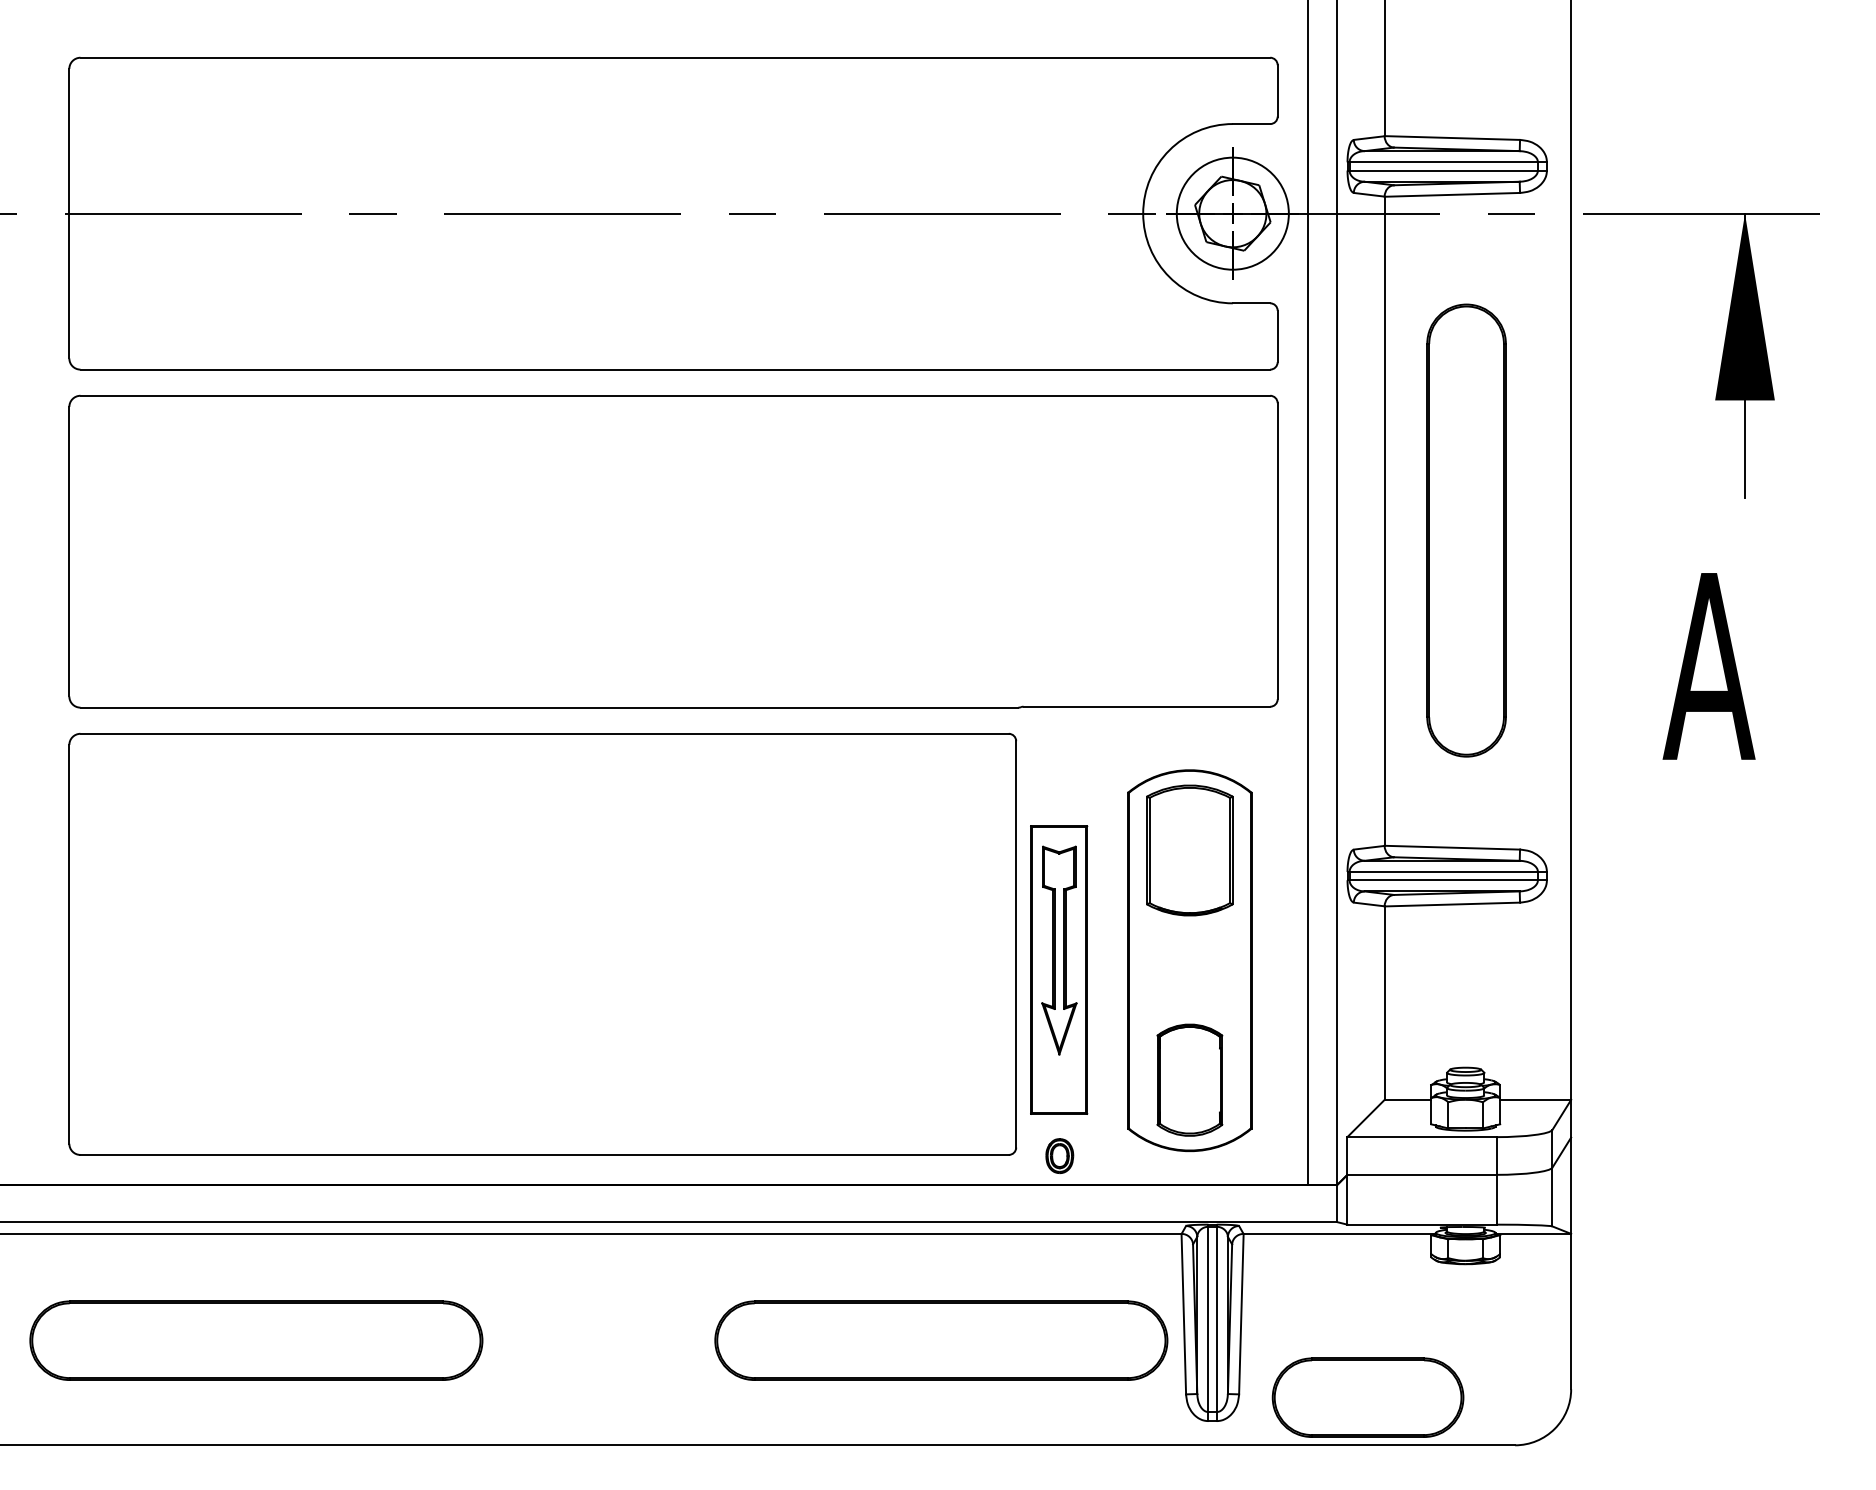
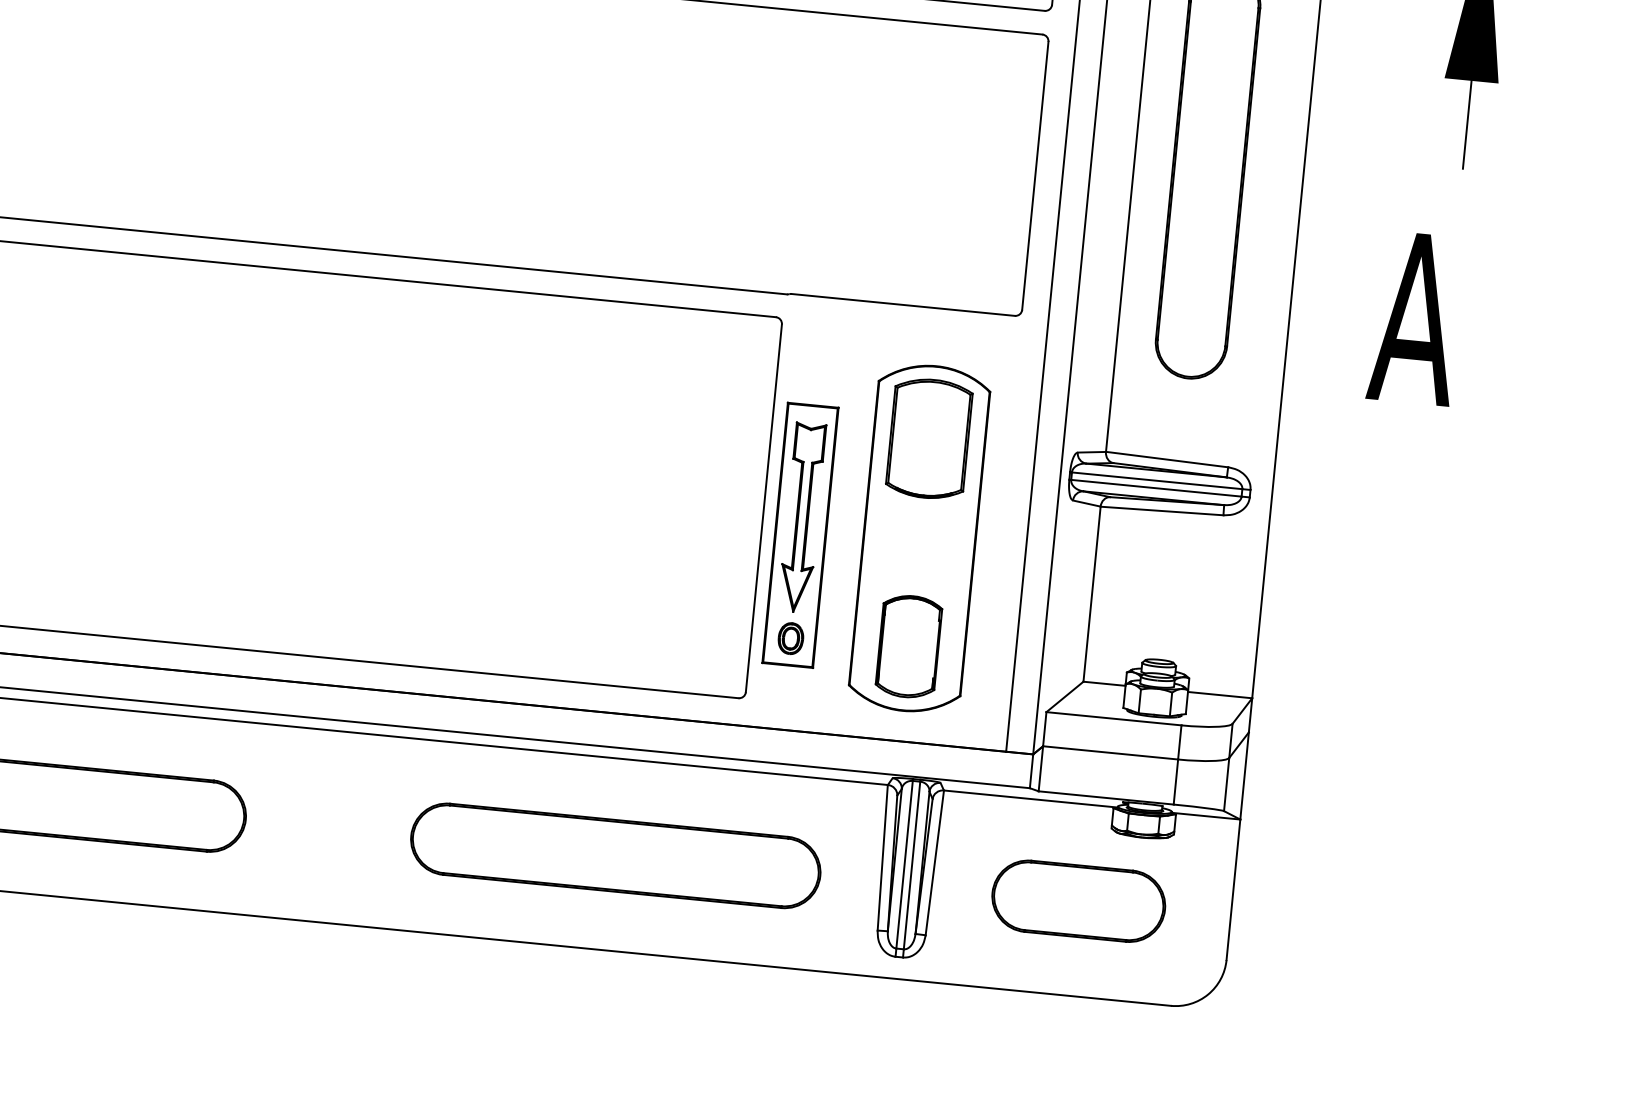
part: (1059, 1155) -> (790, 638), moved
part: (941, 1340) -> (615, 855), moved
part: (1367, 1397) -> (1078, 901), moved

